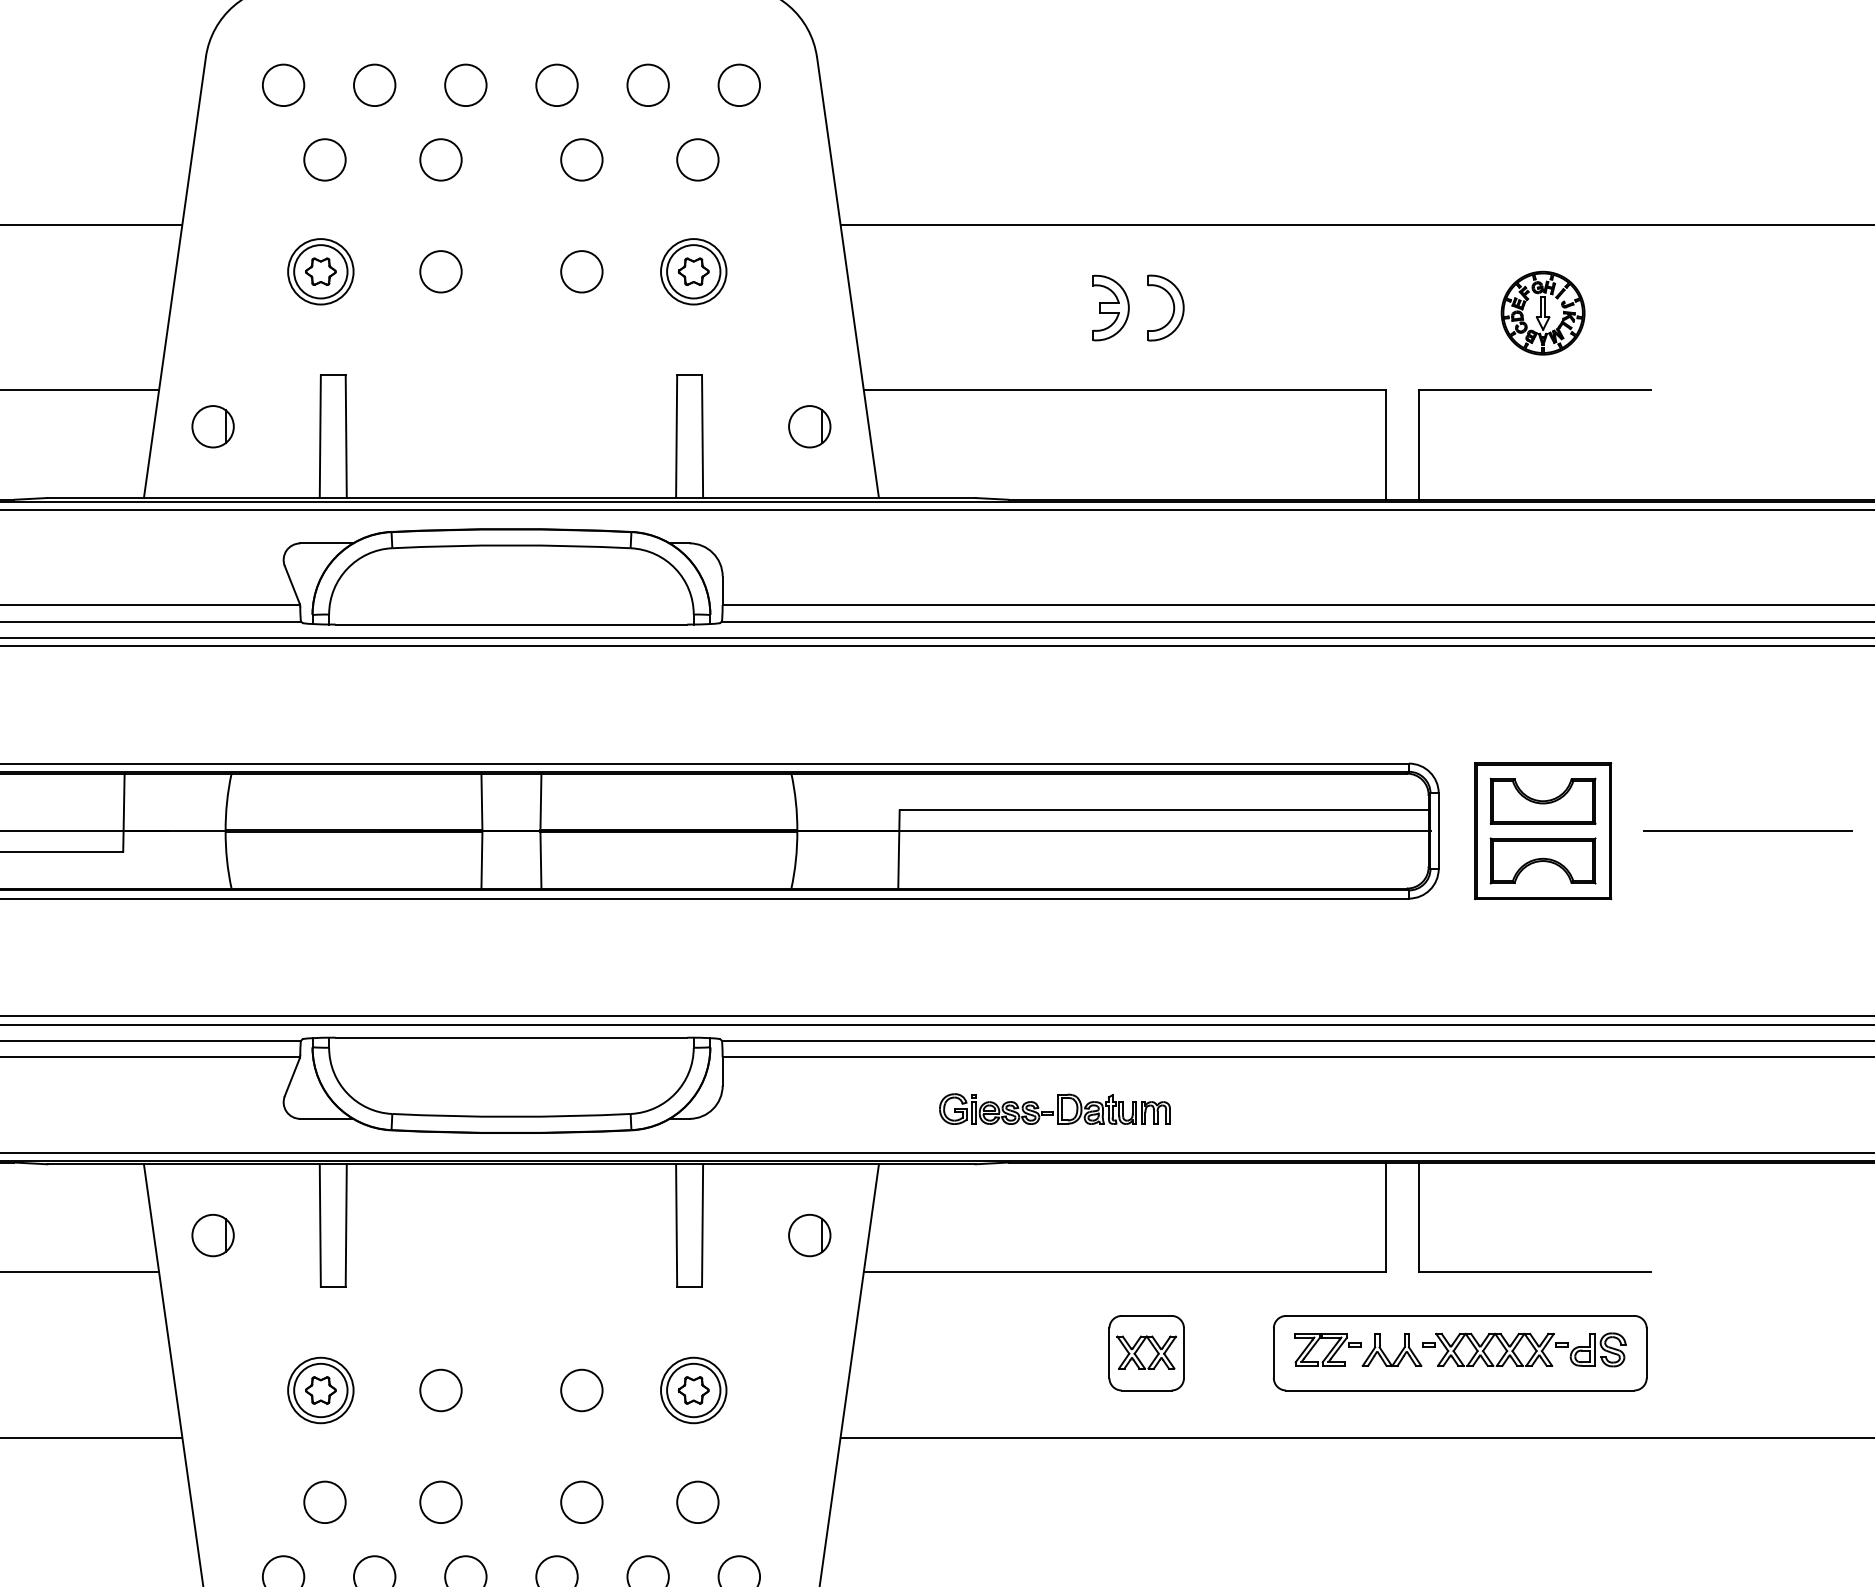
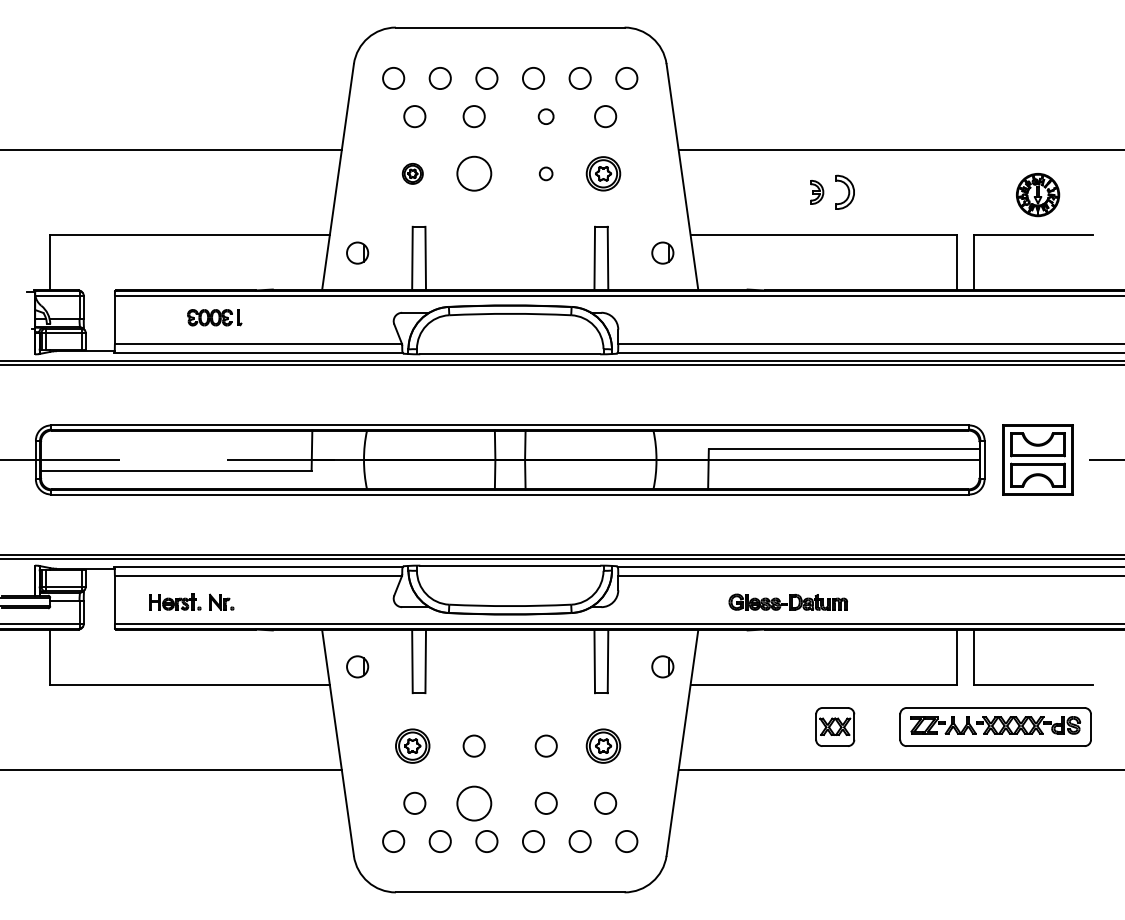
circle: (580, 159) -> (545, 116), size x0.7
part: (320, 271) -> (412, 173), size x0.6
circle: (439, 271) -> (473, 173), size x1.6
circle: (580, 271) -> (545, 173), size x0.6
part: (1110, 308) -> (816, 192), size x0.7
circle: (439, 1500) -> (473, 802), size x1.6

